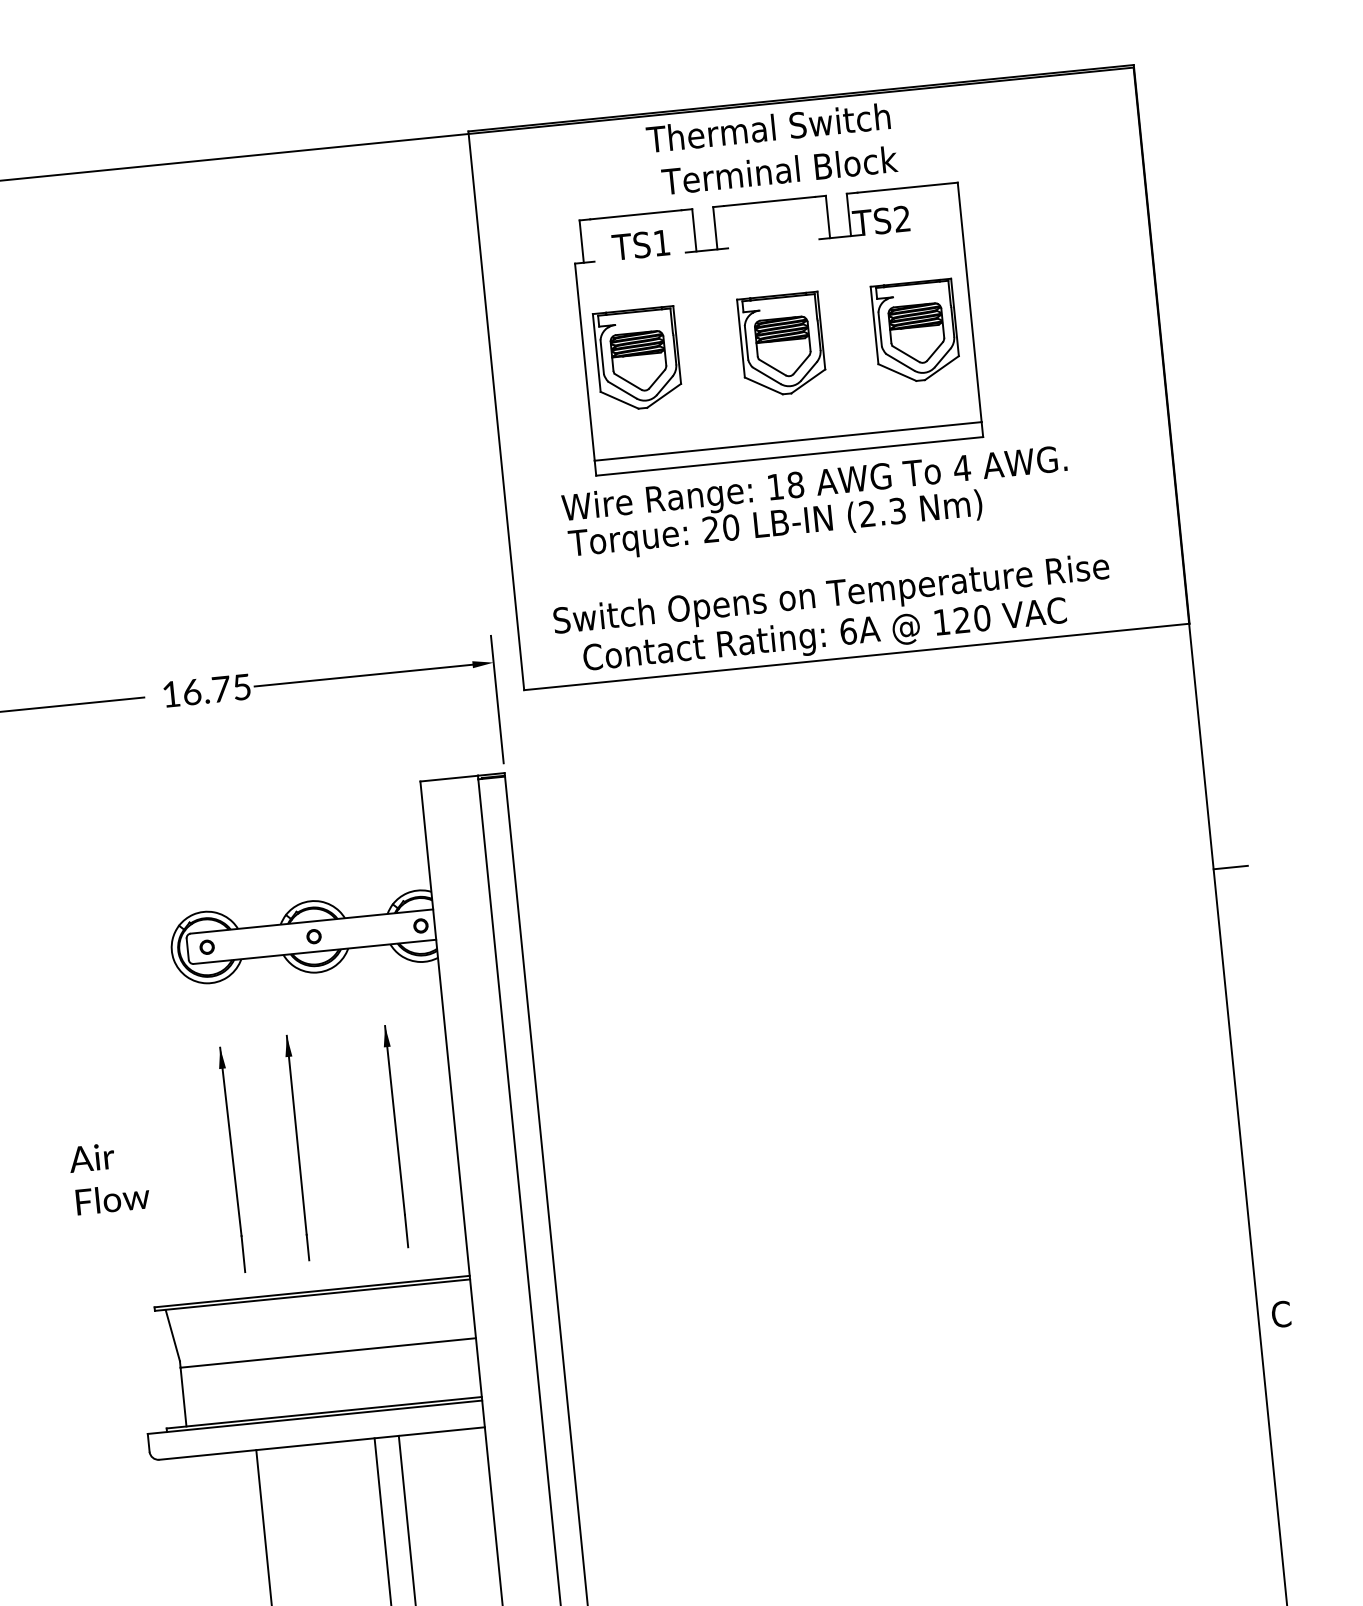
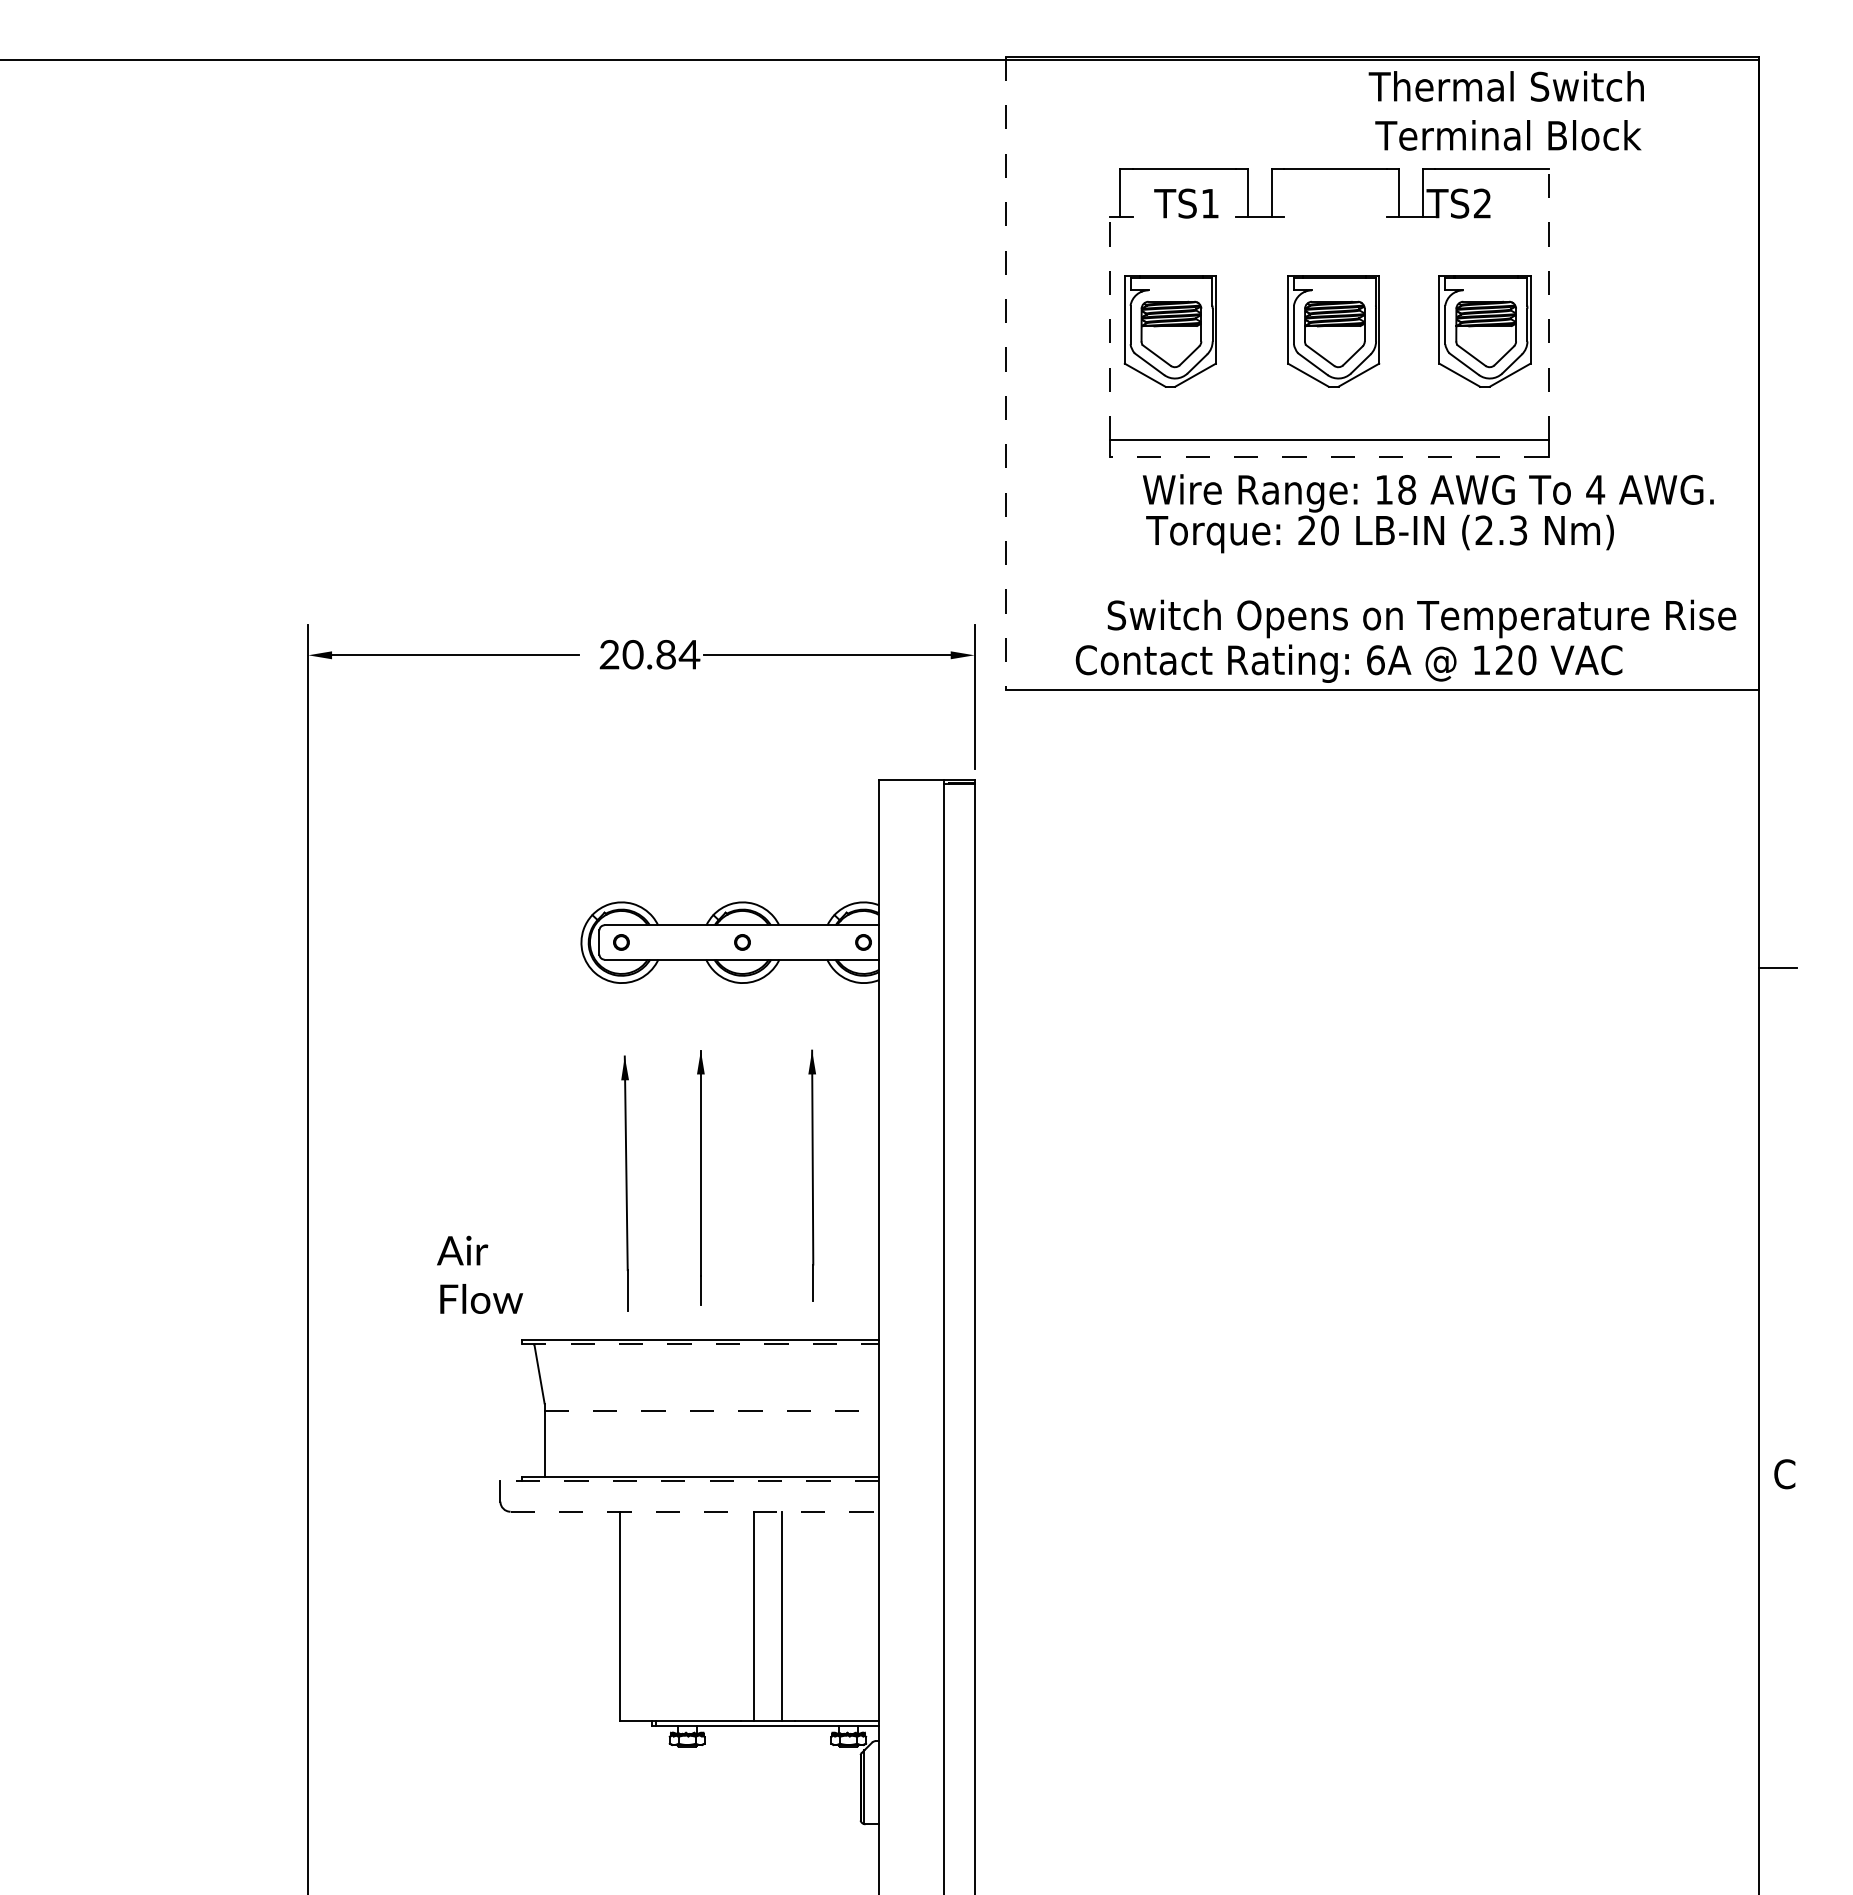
text: (767, 128) -> (1505, 86), moved
text: (779, 170) -> (1508, 135), moved
line: (969, 302) -> (1548, 304), solid -> dashed
line: (584, 362) -> (1110, 328), solid -> dashed
line: (496, 411) -> (1005, 373), solid -> dashed
line: (789, 456) -> (1329, 457), solid -> dashed
text: (815, 504) -> (1427, 513), moved
text: (831, 596) -> (1421, 618), moved
text: (206, 690) -> (649, 654), 16.75 -> 20.84
text: (109, 1177) -> (480, 1274), moved
line: (313, 1295) -> (701, 1344), solid -> dashed
line: (328, 1352) -> (712, 1410), solid -> dashed
line: (314, 1417) -> (689, 1481), solid -> dashed
line: (322, 1443) -> (695, 1511), solid -> dashed

